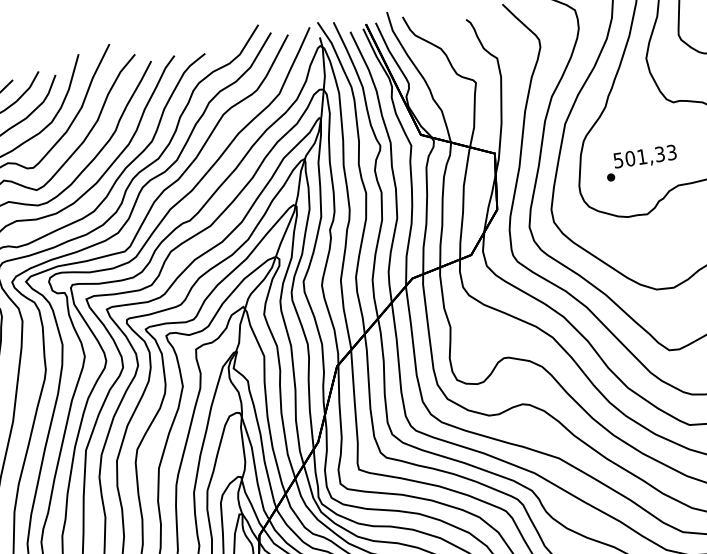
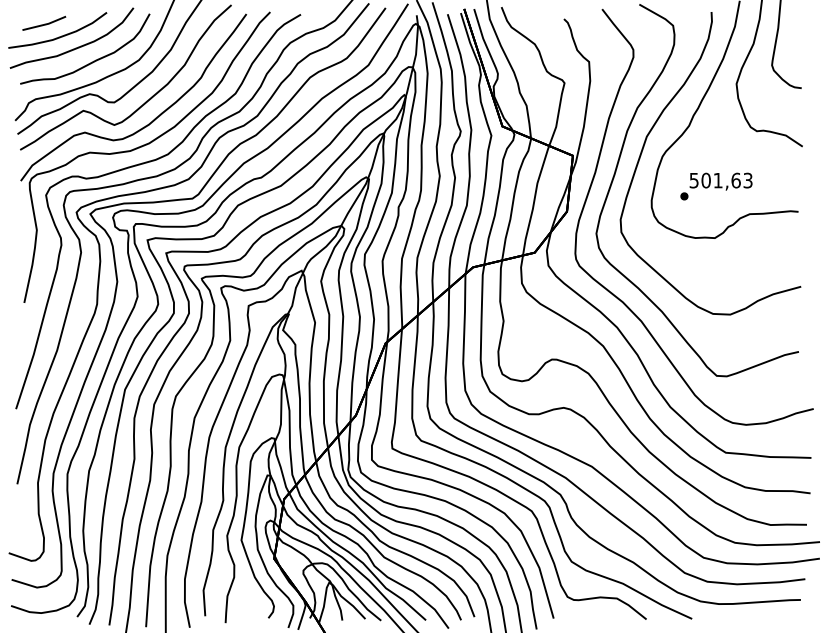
text: (659, 154) -> (735, 180), 501,33 -> 501,63

